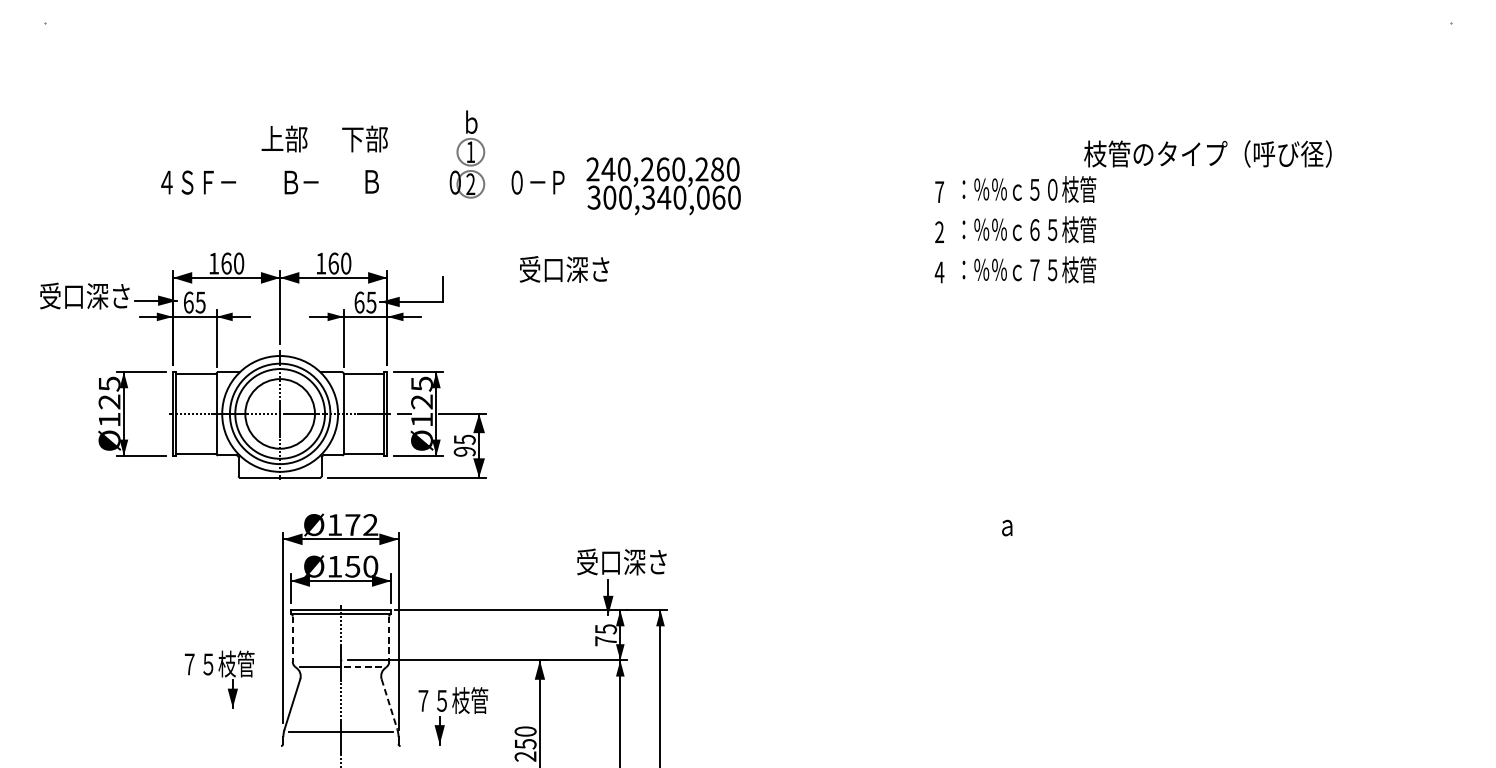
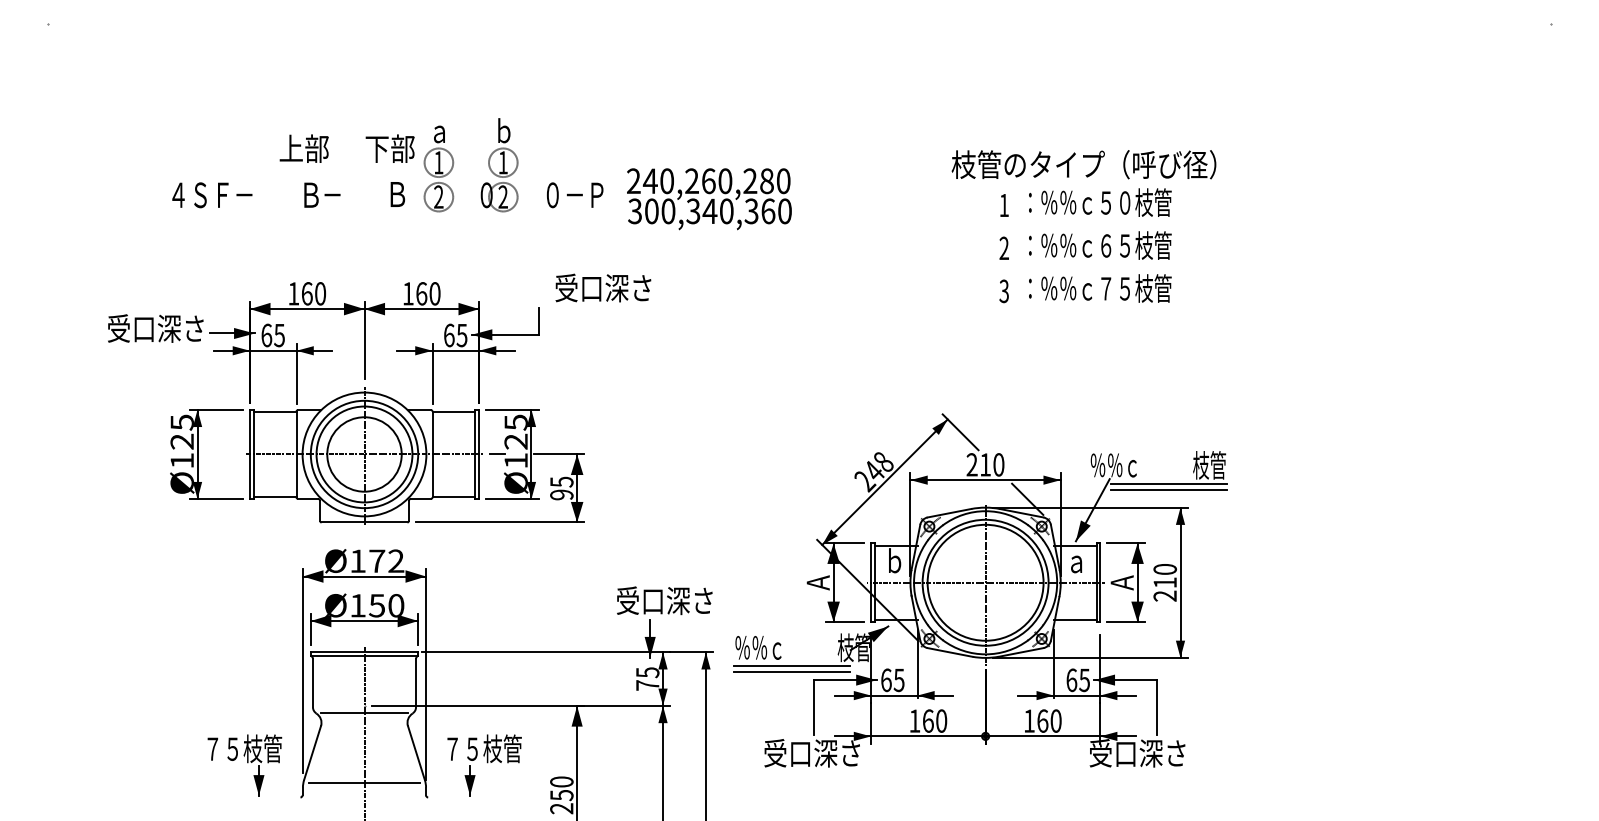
text: (1207, 153) -> (1083, 164), moved
part: (410, 157) -> (438, 168), added
text: (939, 192) -> (1004, 205), 7 -> 1
text: (703, 197) -> (751, 211), 300,340,060 -> 300,340,360
text: (939, 272) -> (1004, 291), 4 -> 3
part: (263, 366) -> (346, 403), moved
part: (917, 552) -> (980, 590), added
line: (292, 639) -> (312, 683), dashed -> solid
line: (389, 639) -> (416, 683), dashed -> solid
line: (361, 667) -> (386, 713), dashed -> solid
part: (219, 679) -> (244, 765), moved
line: (389, 704) -> (416, 753), dashed -> solid

